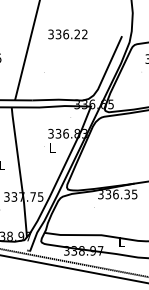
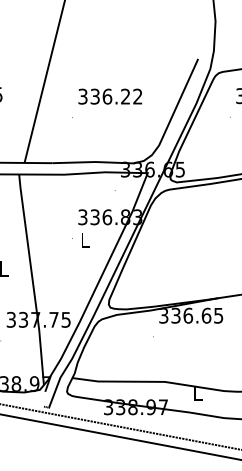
text: (67, 34) -> (109, 96), moved
text: (127, 194) -> (206, 315), 336.35 -> 336.65

